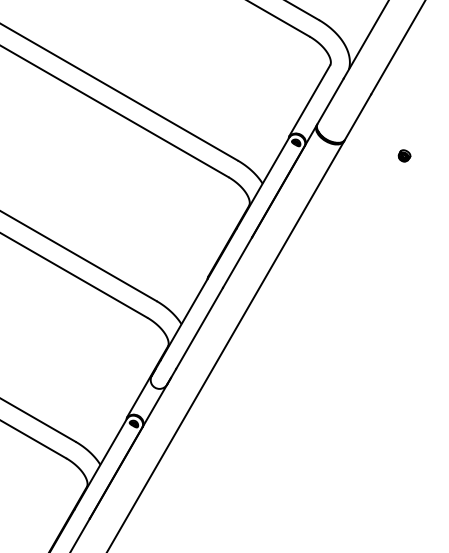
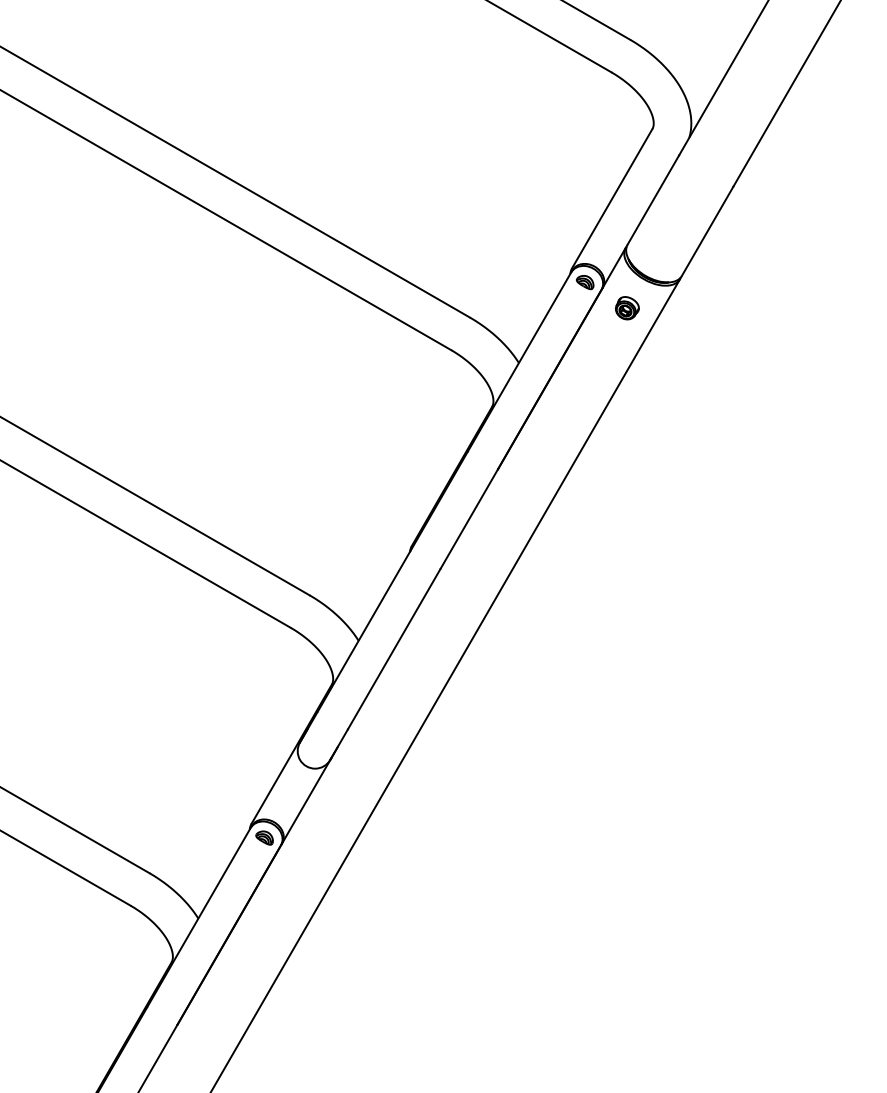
part: (404, 155) -> (627, 307), moved

